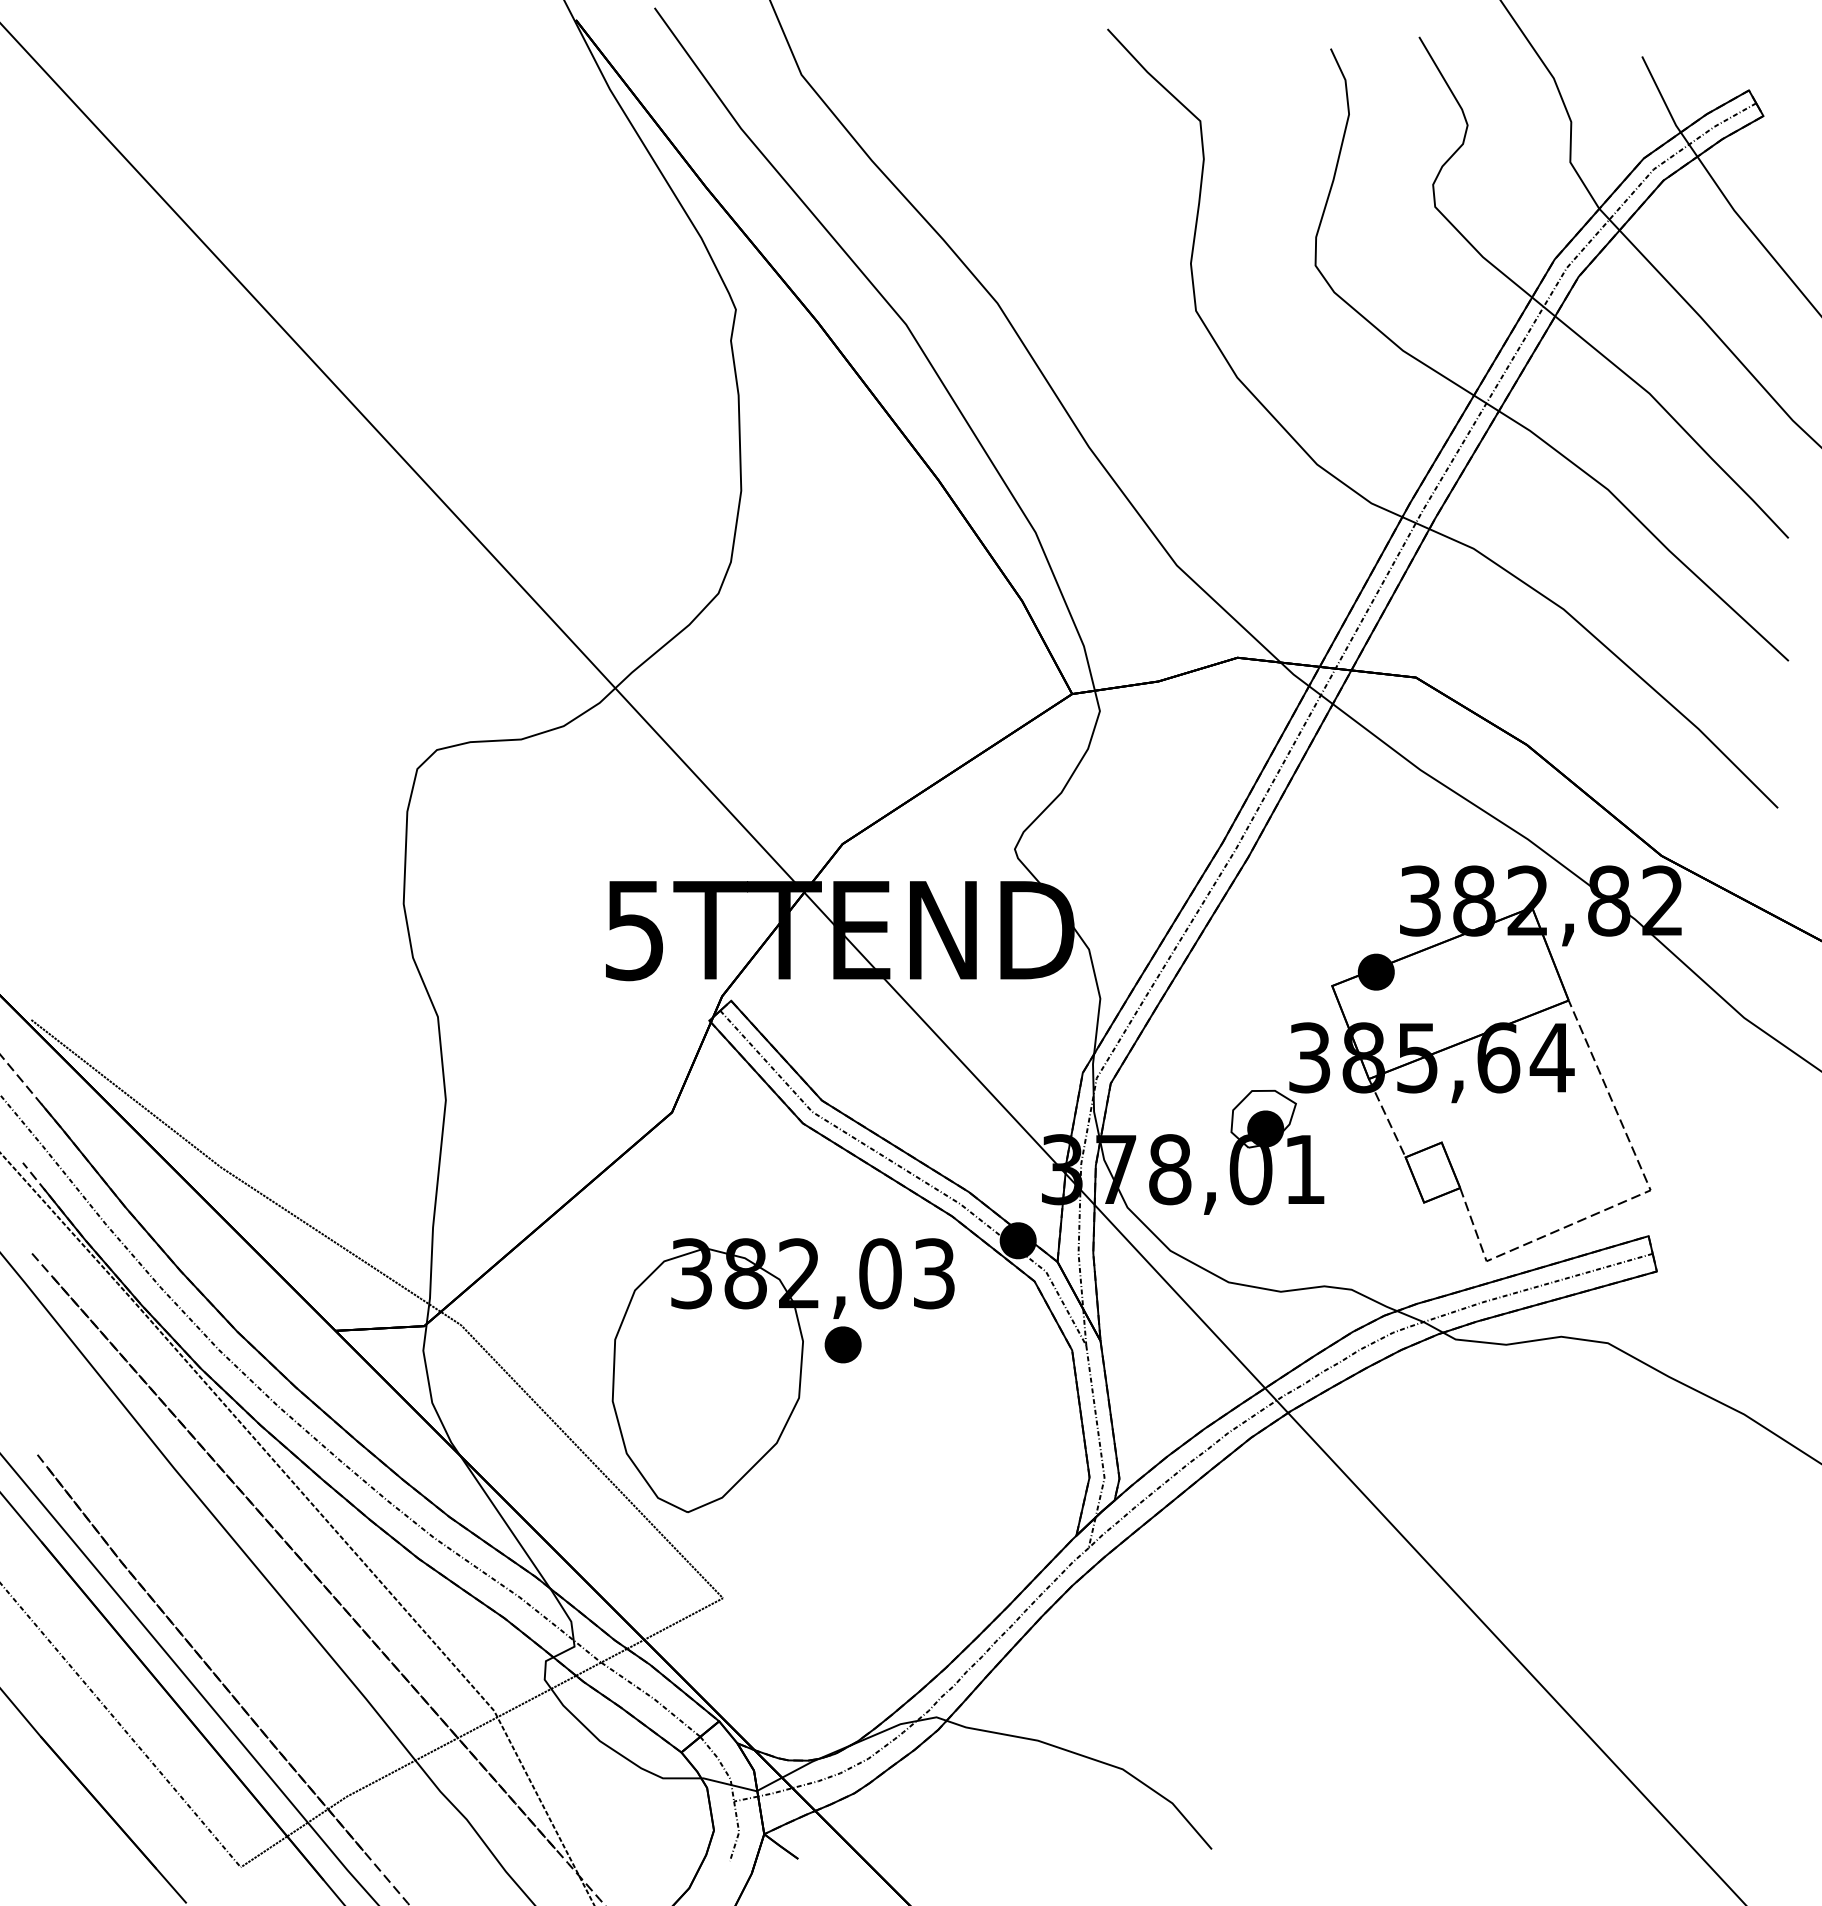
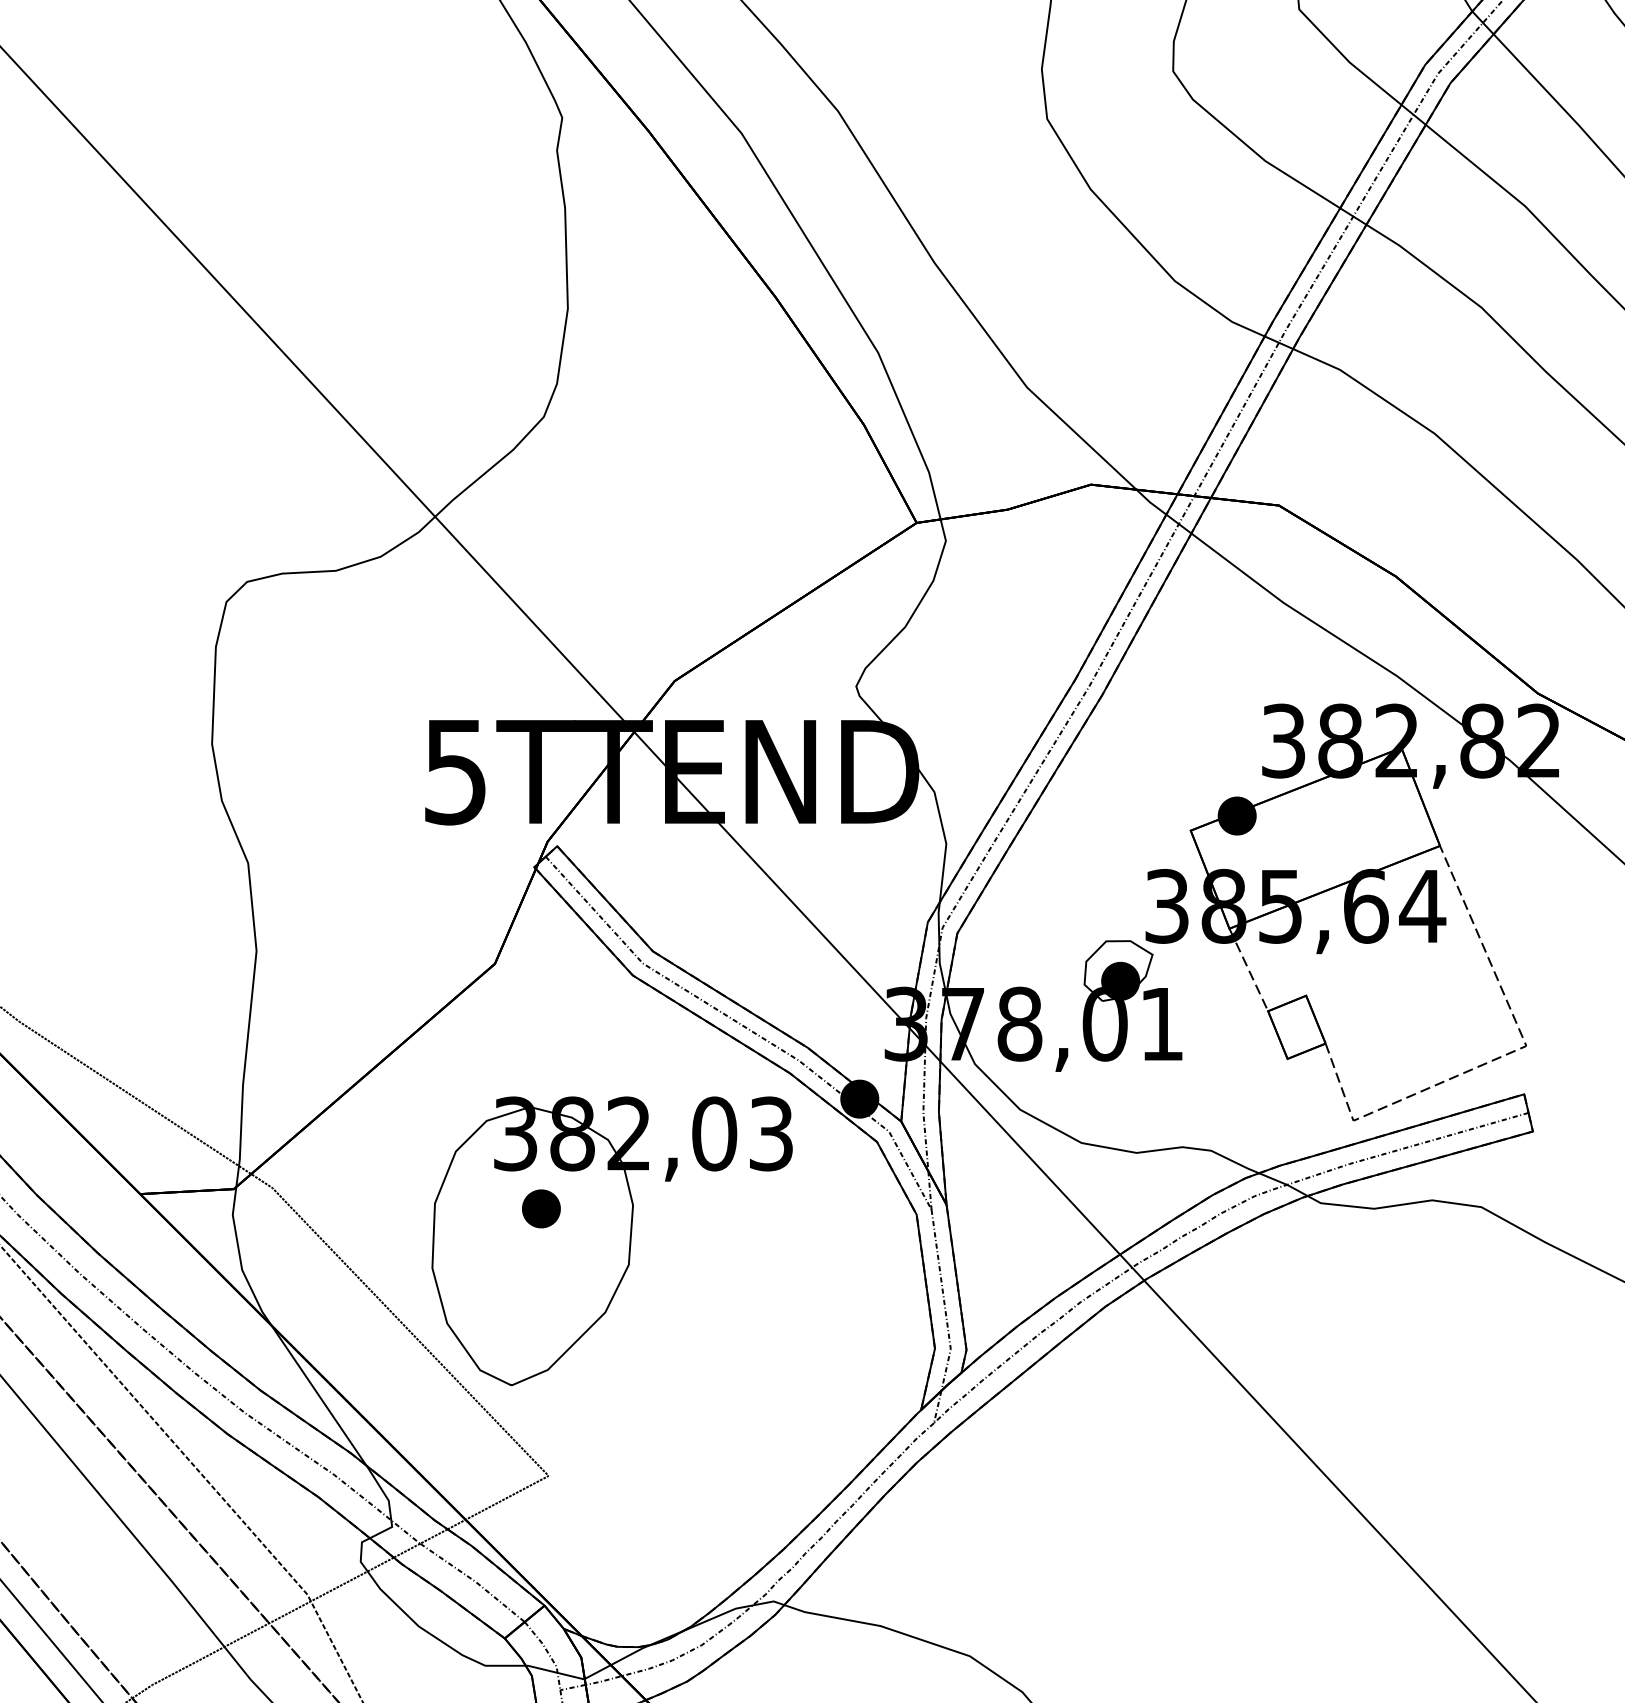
part: (842, 1344) -> (540, 1208), moved

